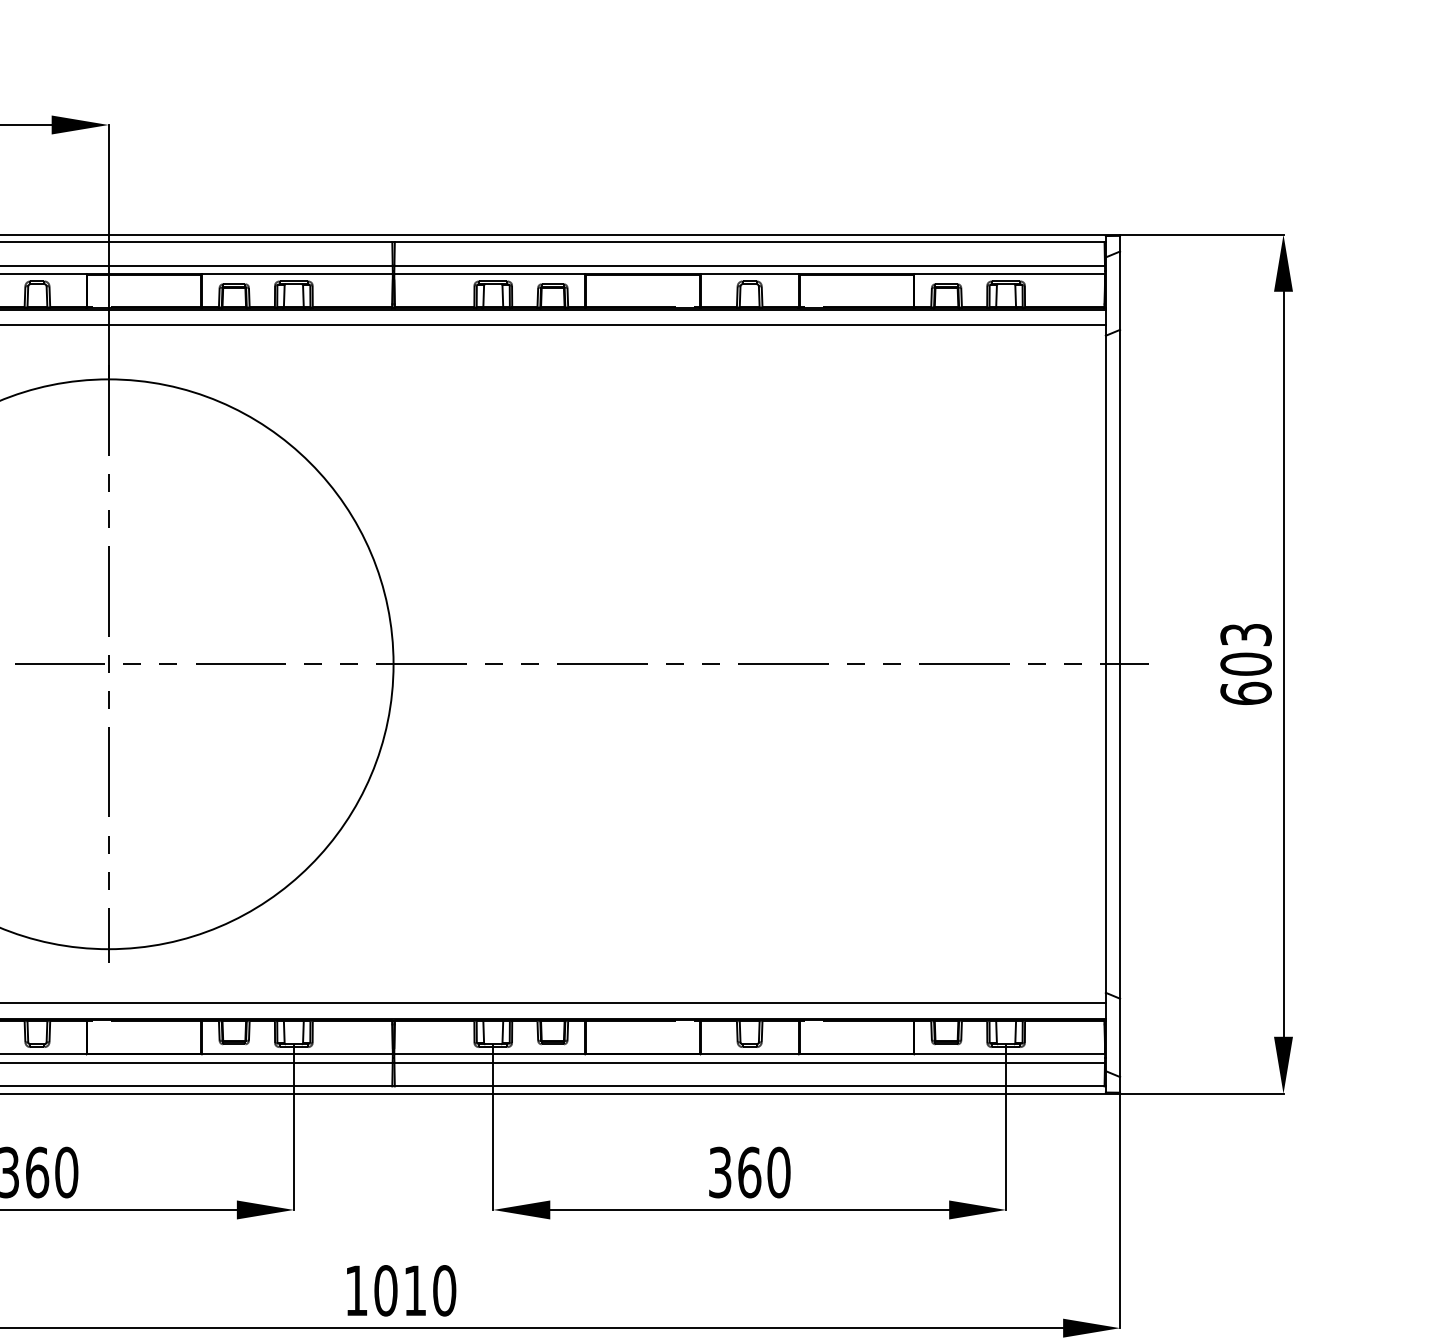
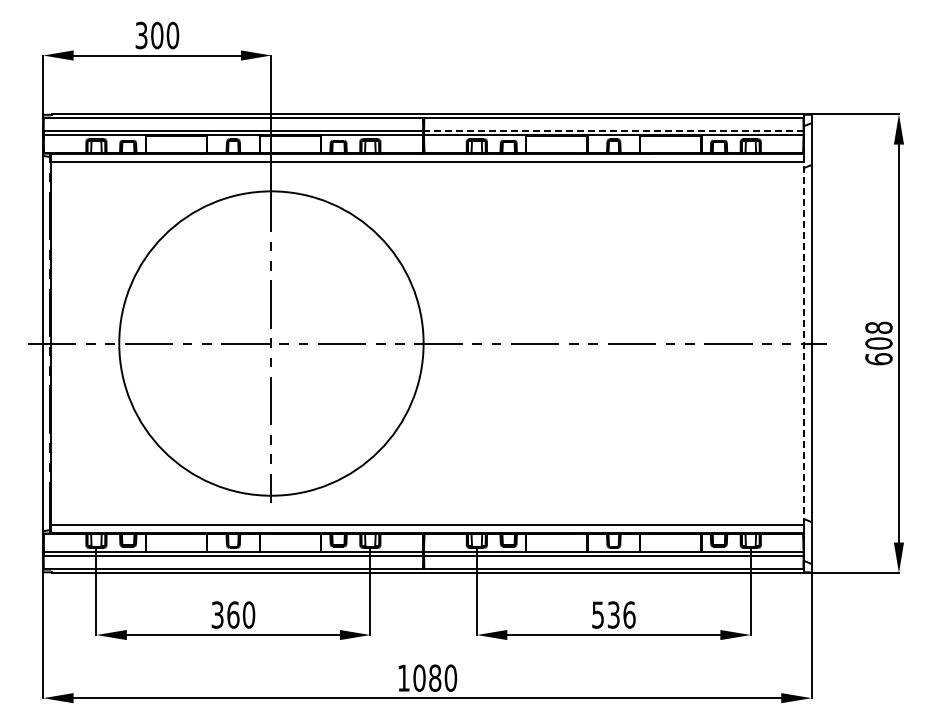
line: (749, 265) -> (613, 130), solid -> dashed
text: (1245, 634) -> (878, 327), 603 -> 608
line: (1106, 664) -> (804, 343), solid -> dashed
text: (749, 1171) -> (613, 614), 360 -> 536
text: (415, 1289) -> (435, 677), 1010 -> 1080

